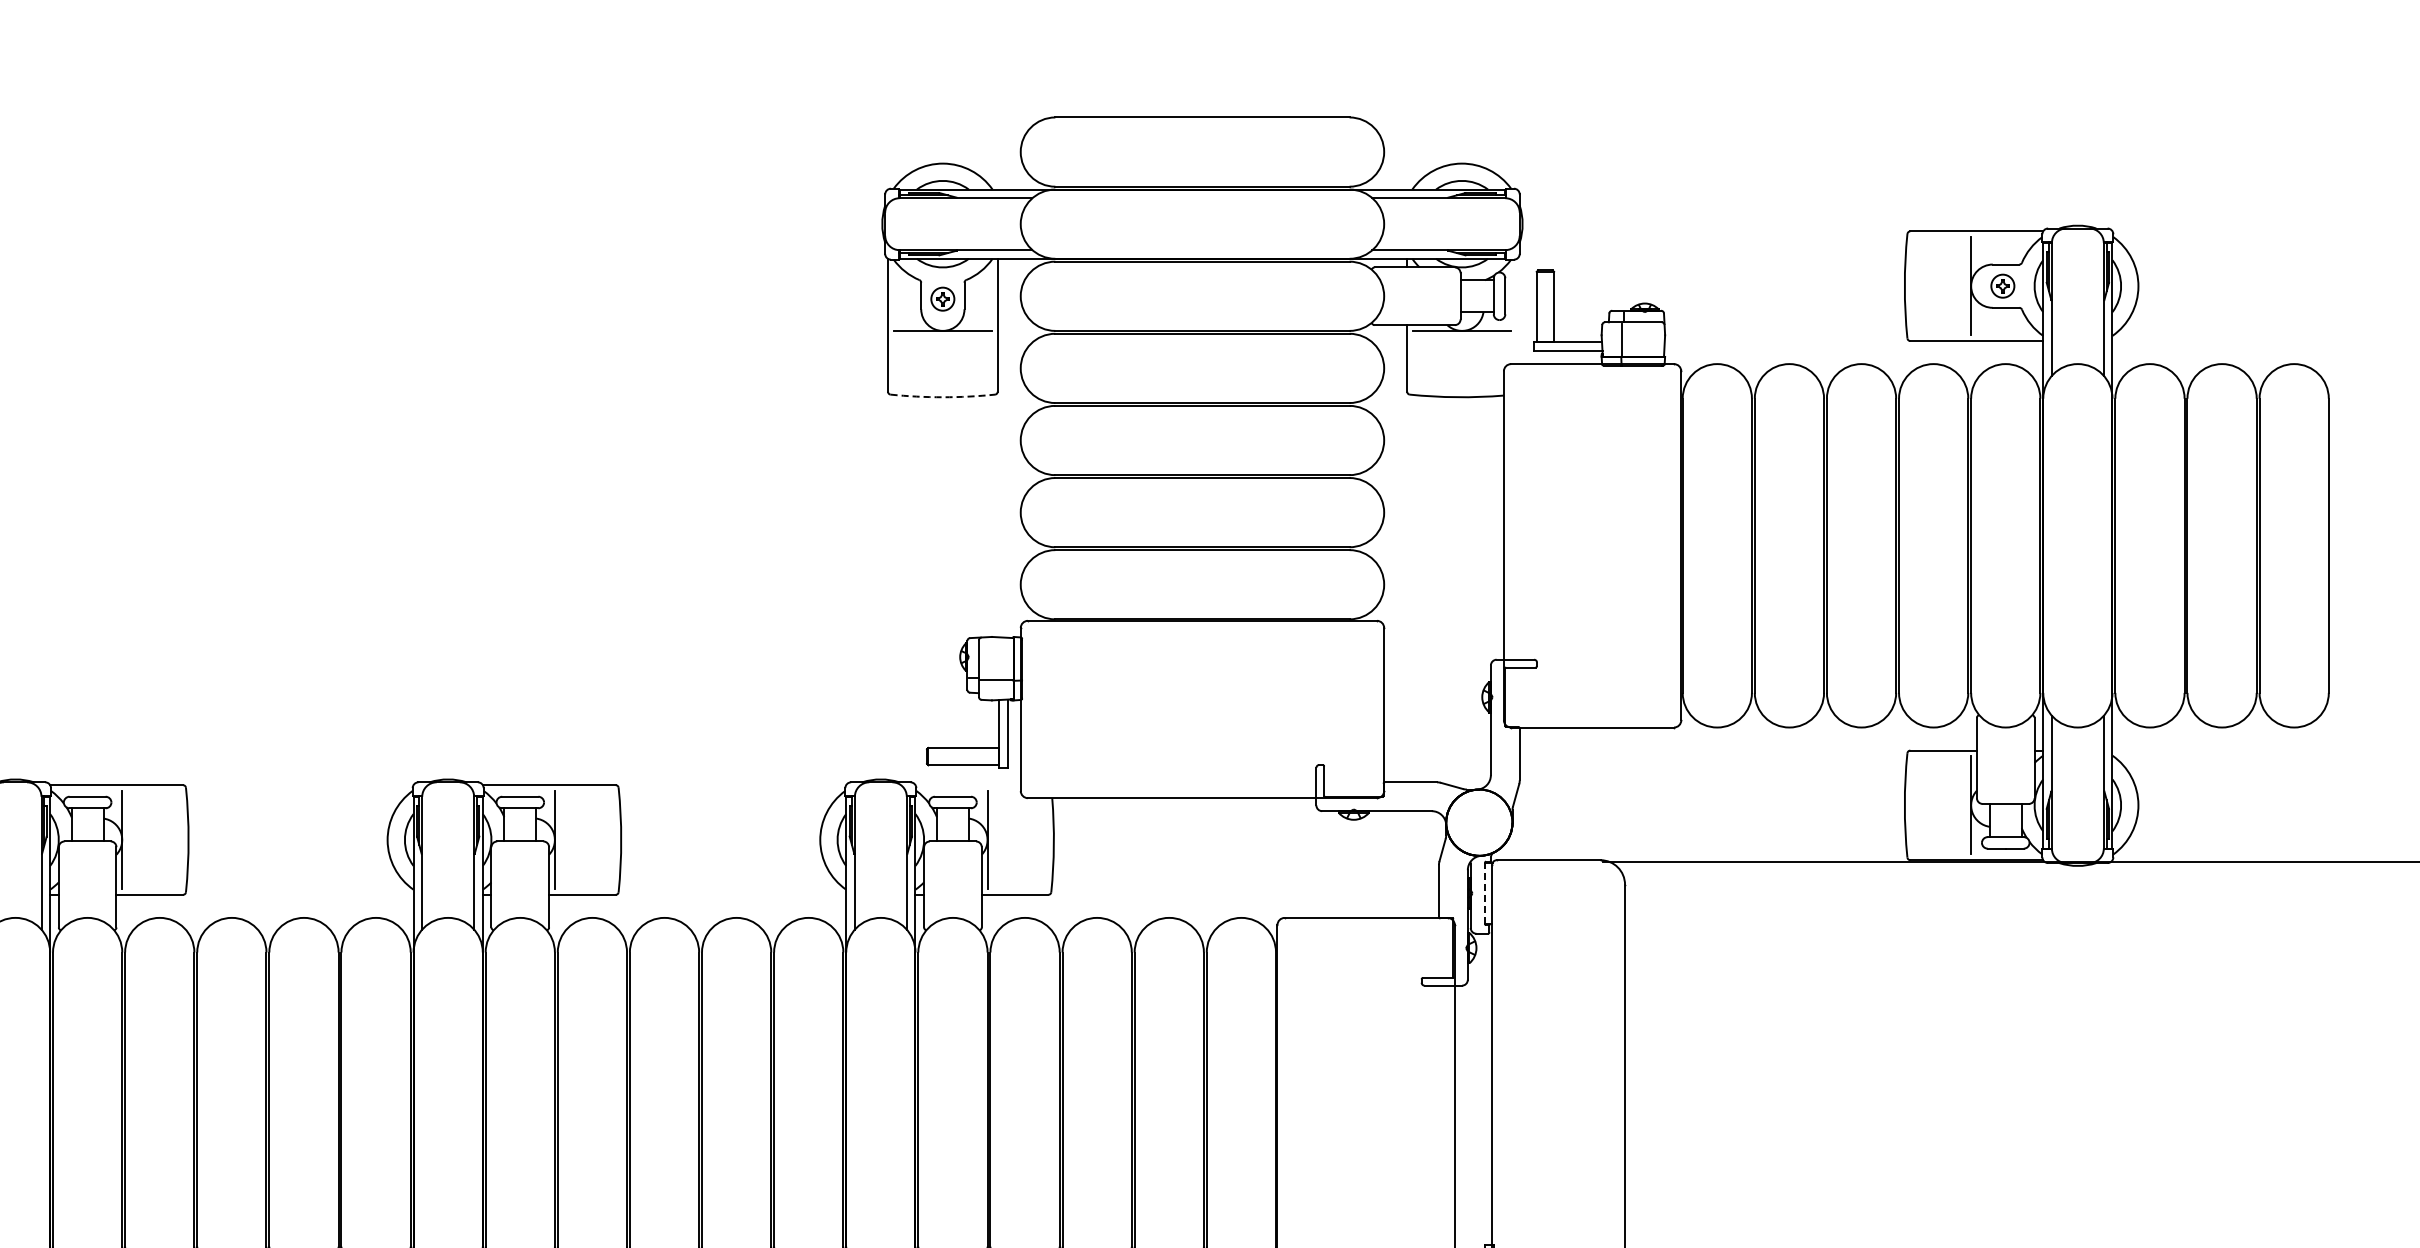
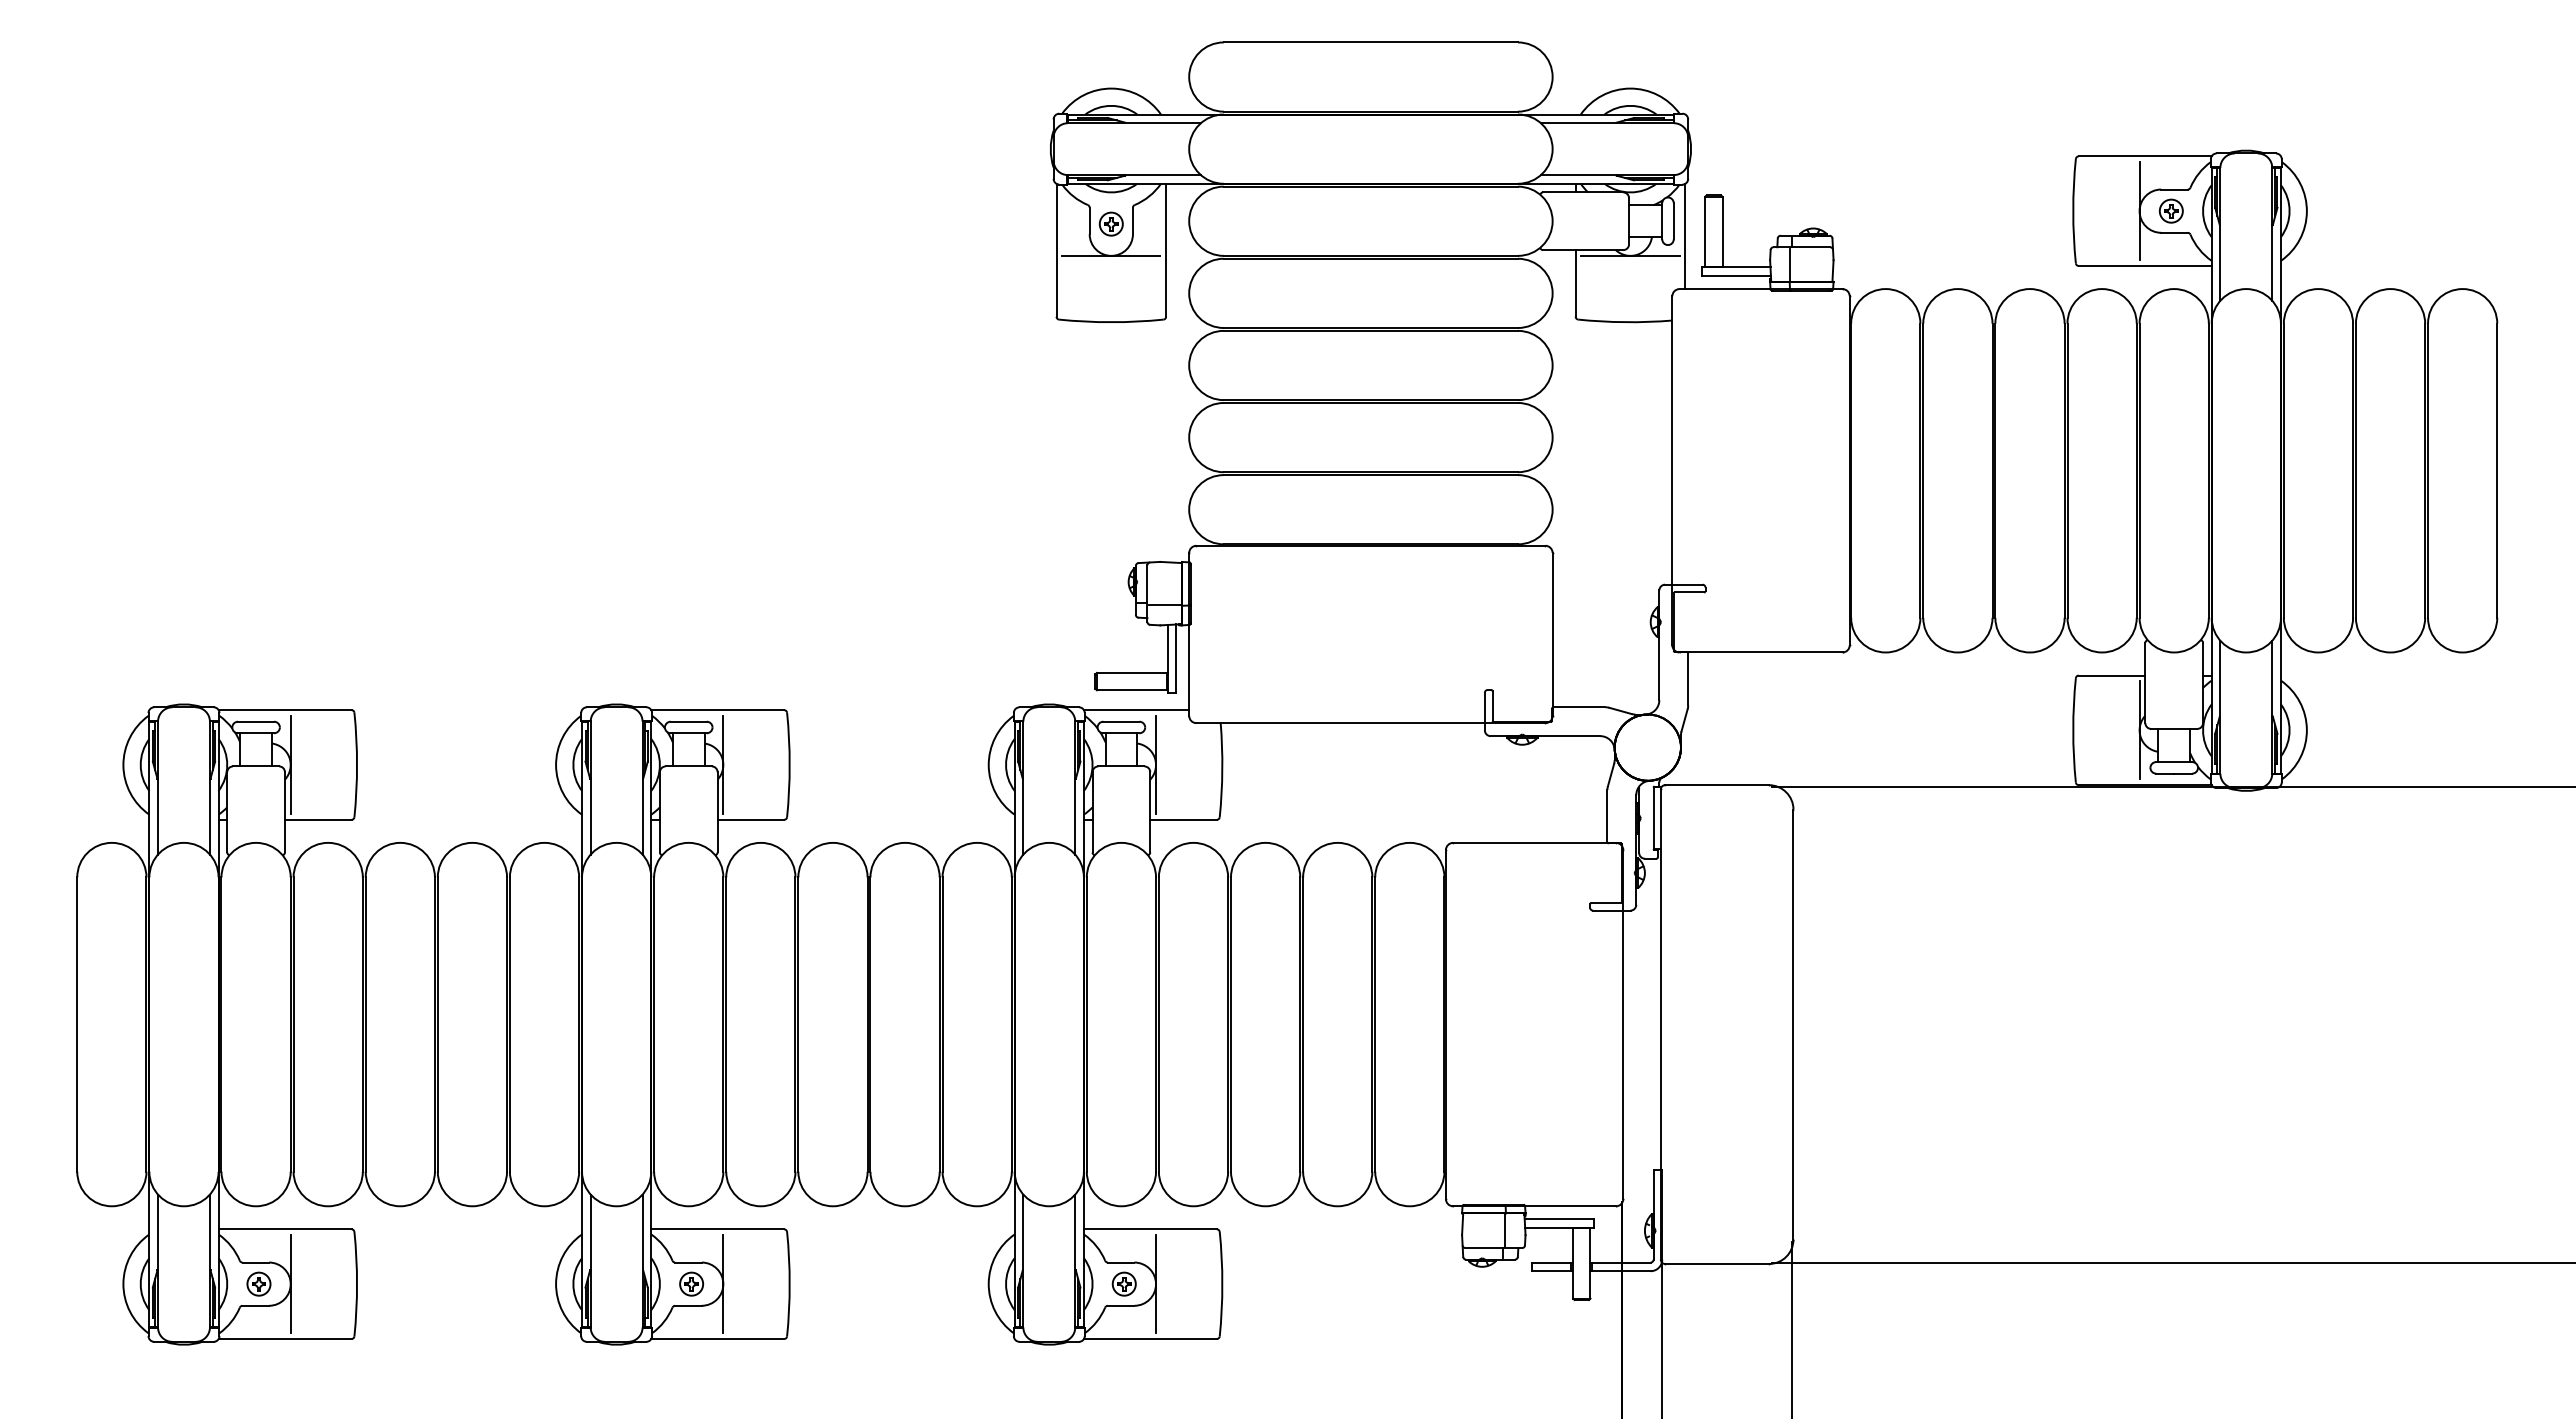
line: (1517, 311) -> (1685, 236), added
arc: (943, 397) -> (1111, 322), dashed -> solid
line: (968, 785) -> (1136, 710), added
line: (1485, 893) -> (1653, 818), dashed -> solid

